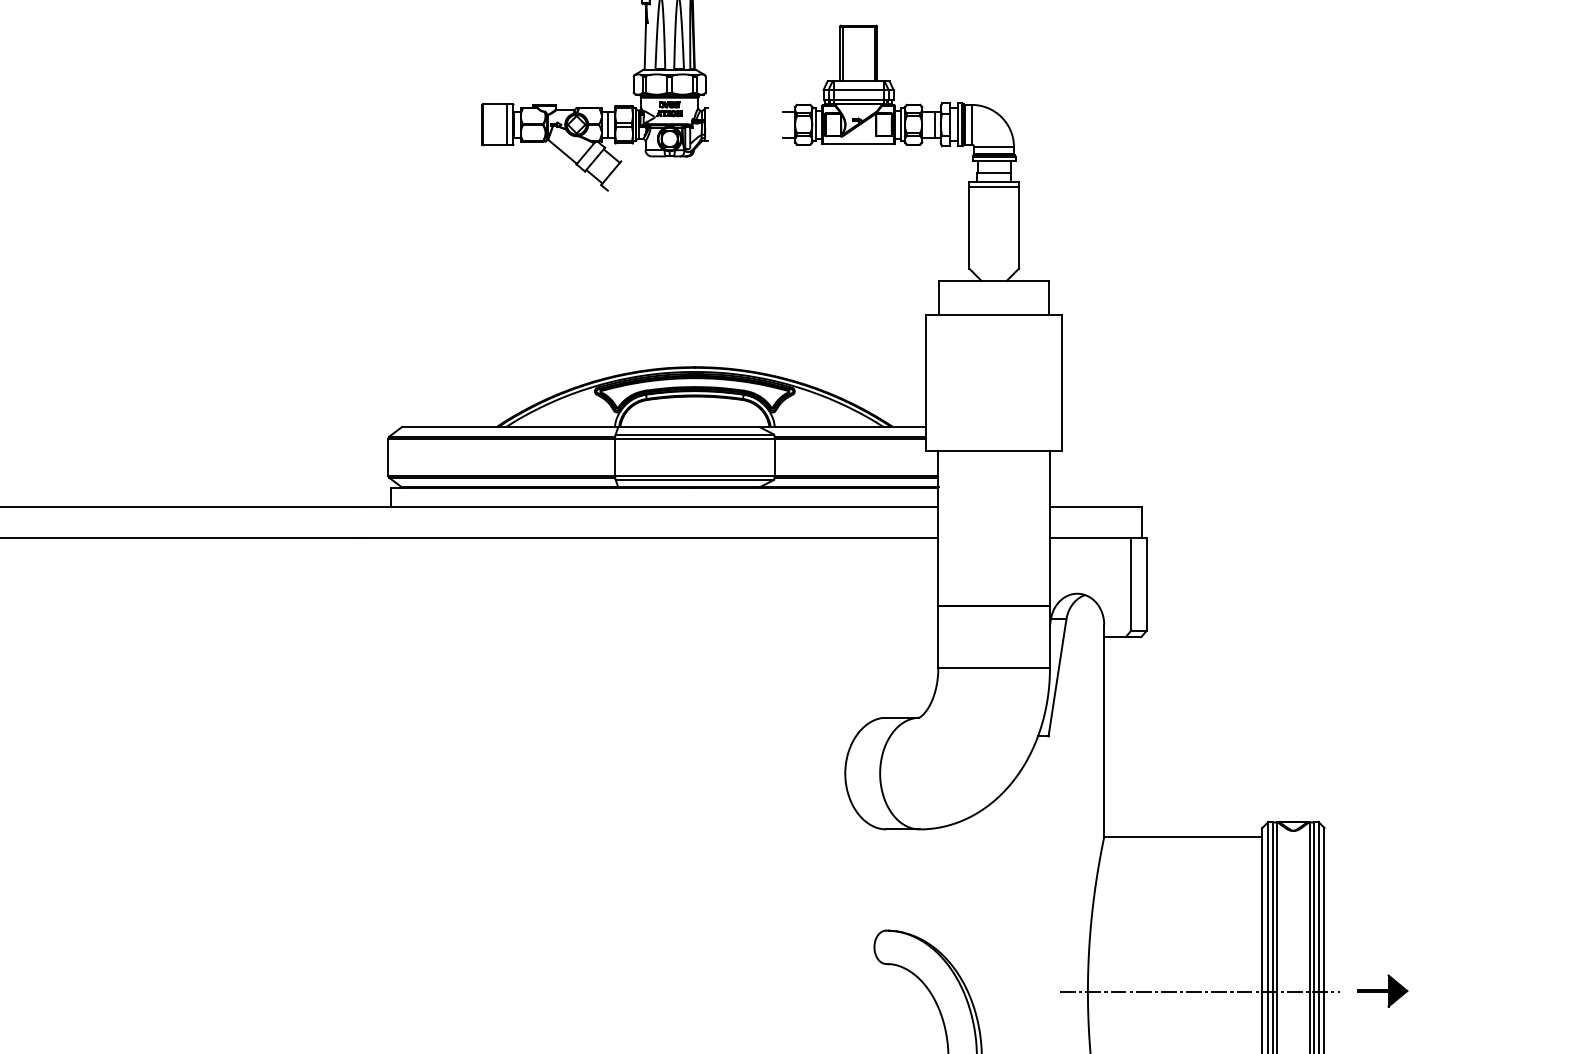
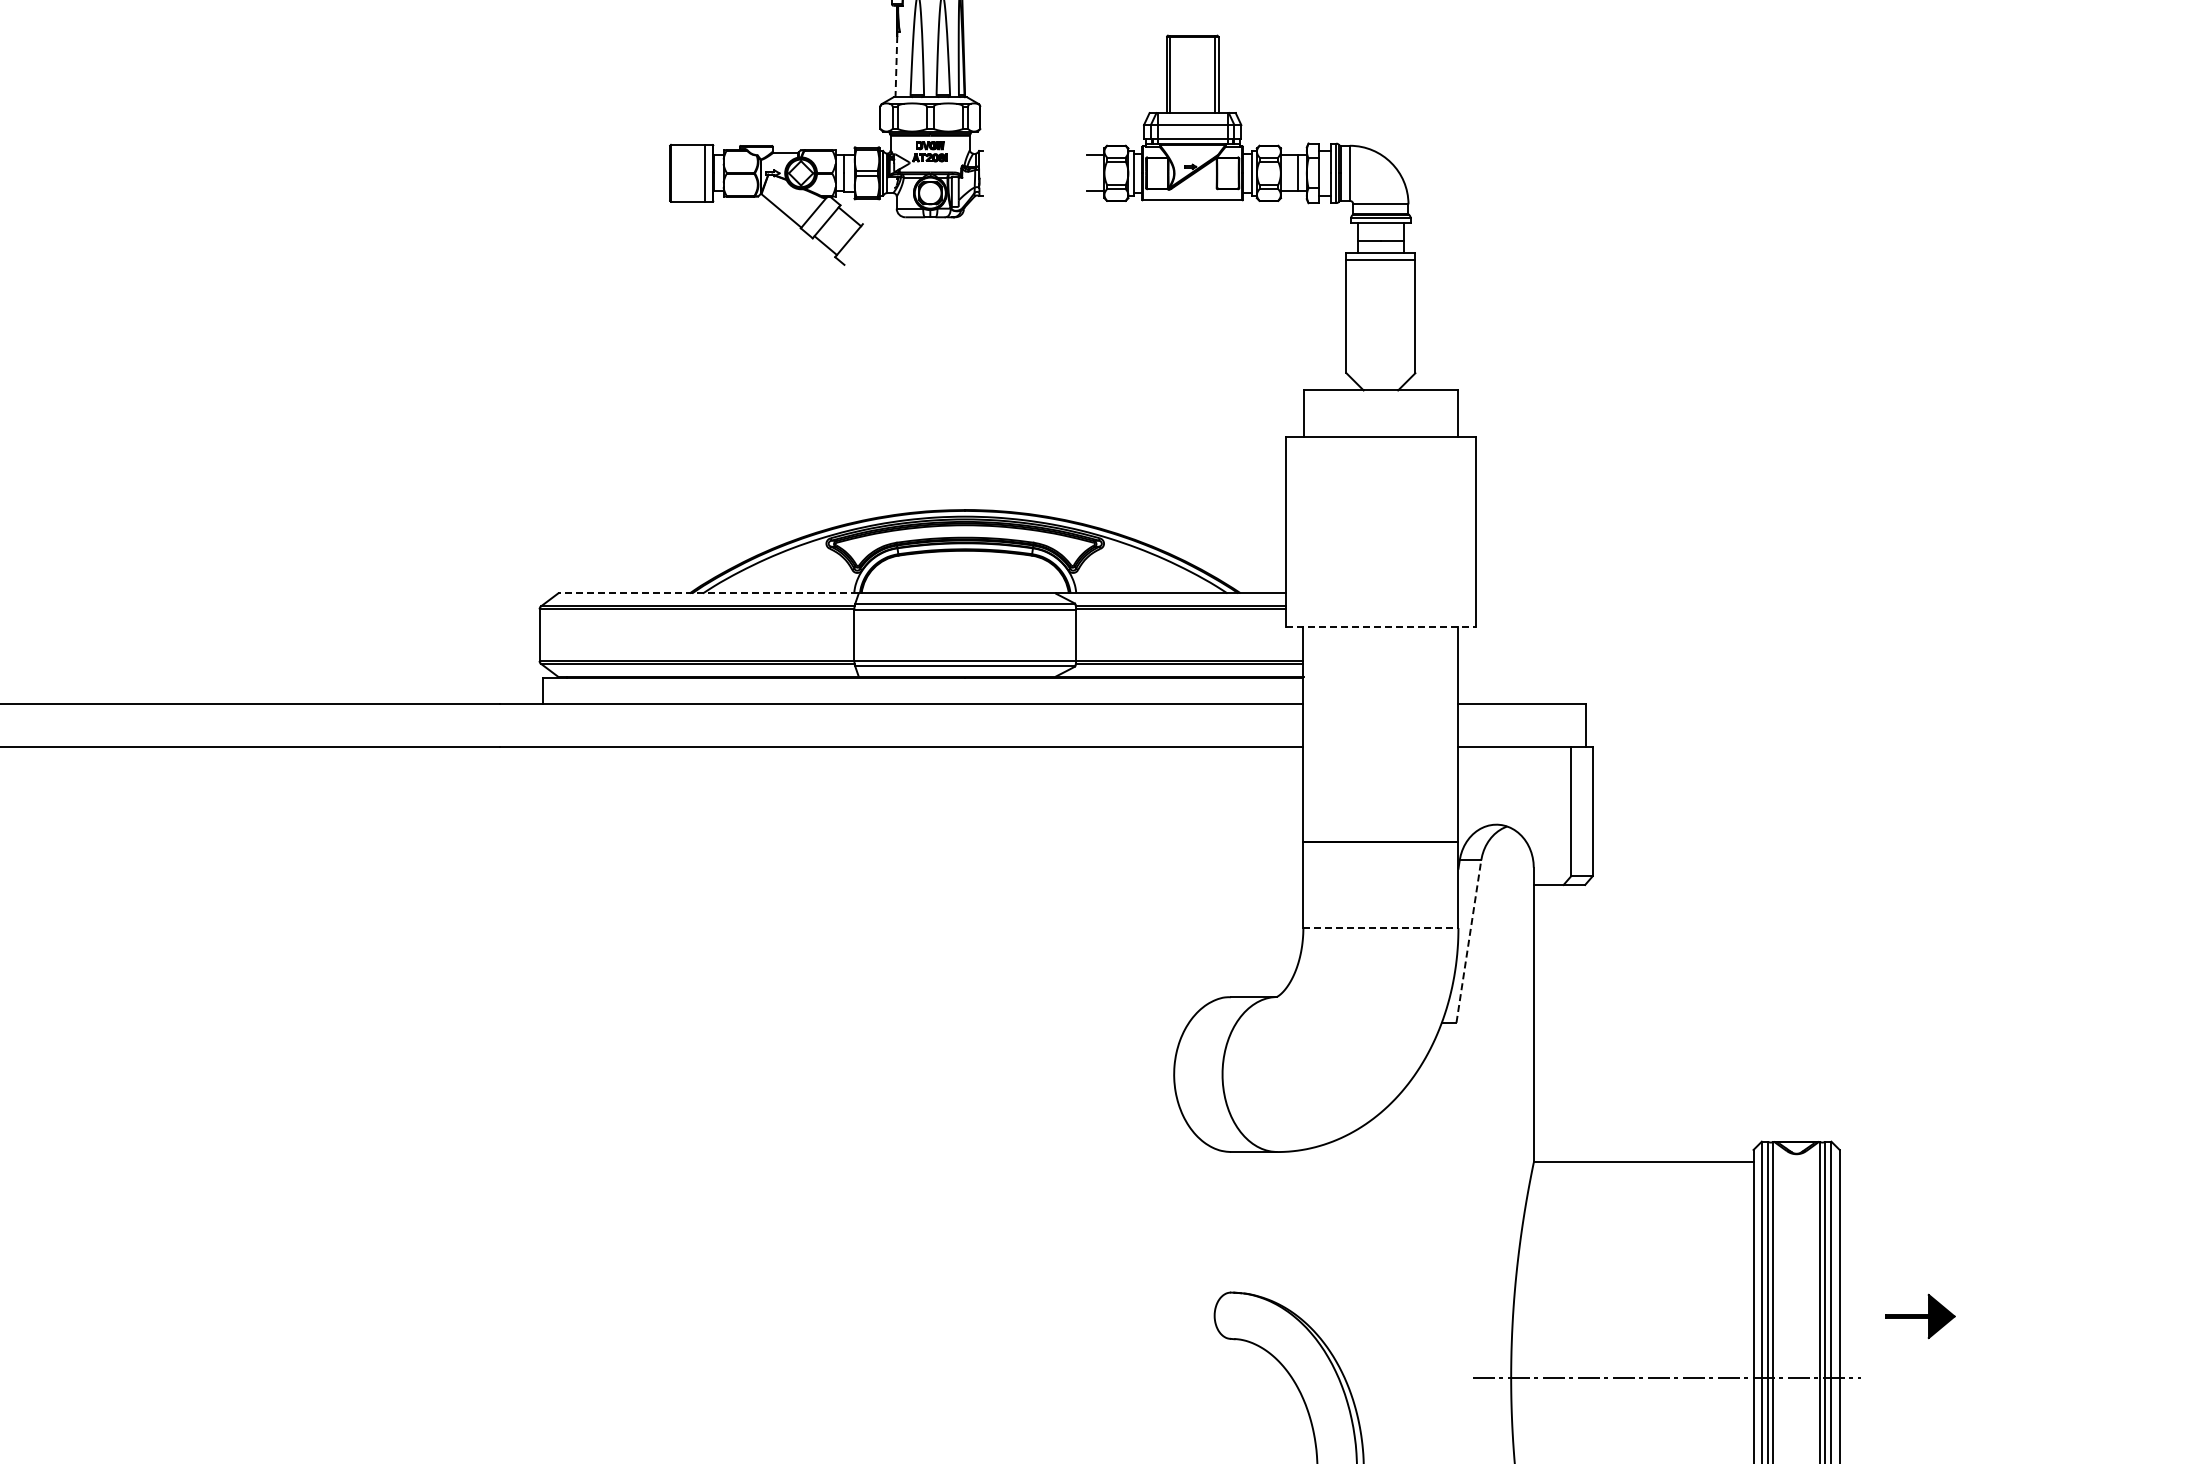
line: (645, 47) -> (896, 66), solid -> dashed
line: (510, 427) -> (708, 593), solid -> dashed
line: (993, 451) -> (1380, 626), solid -> dashed
line: (993, 668) -> (1380, 928), solid -> dashed
line: (1057, 677) -> (1468, 941), solid -> dashed
part: (1382, 991) -> (1920, 1316), moved

